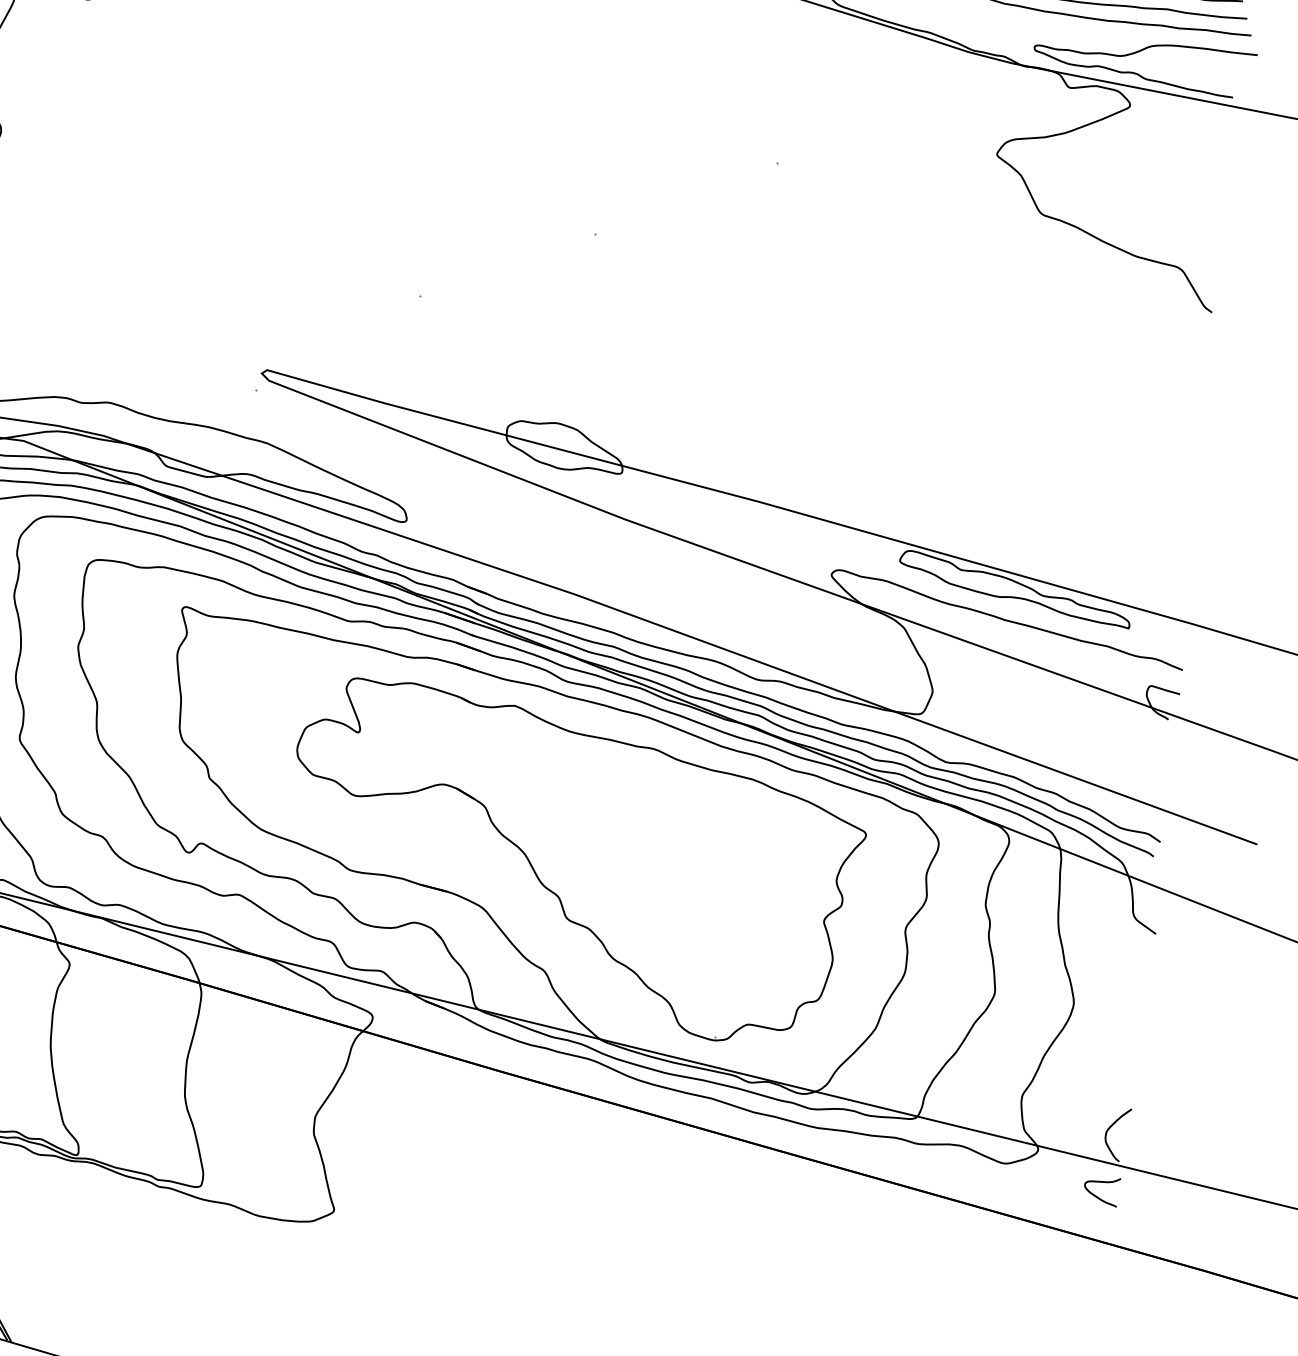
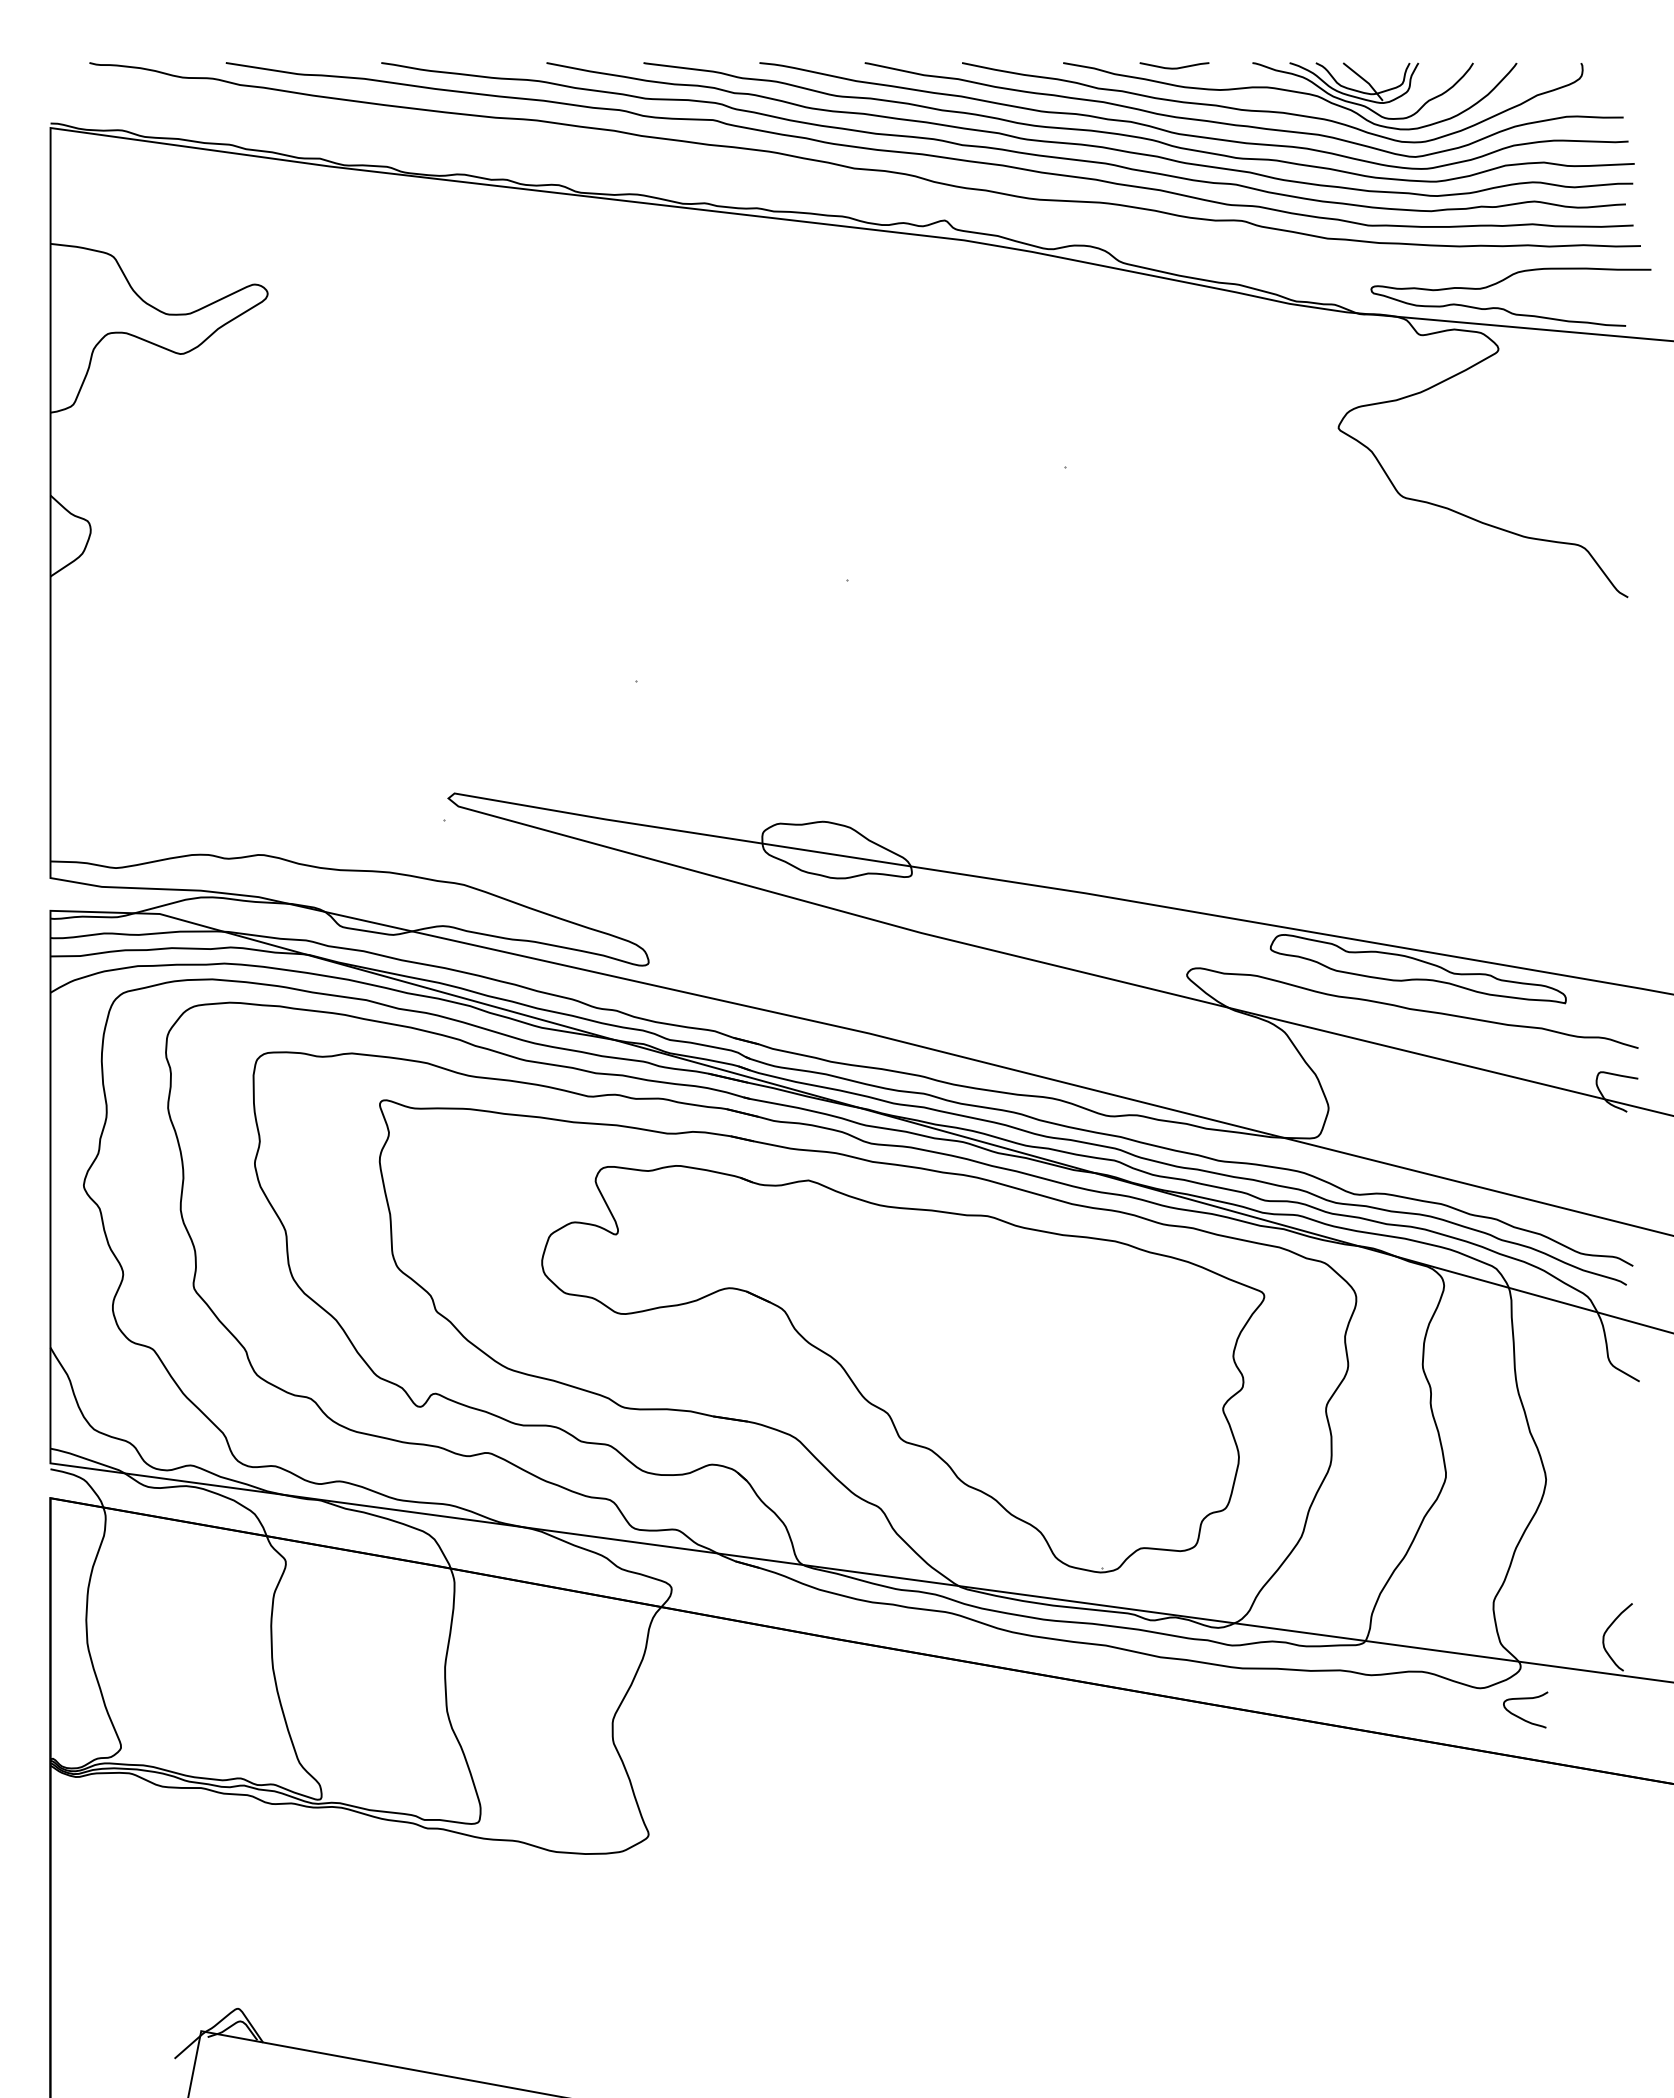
curve: (1097, 1196) -> (1521, 1717), moved

